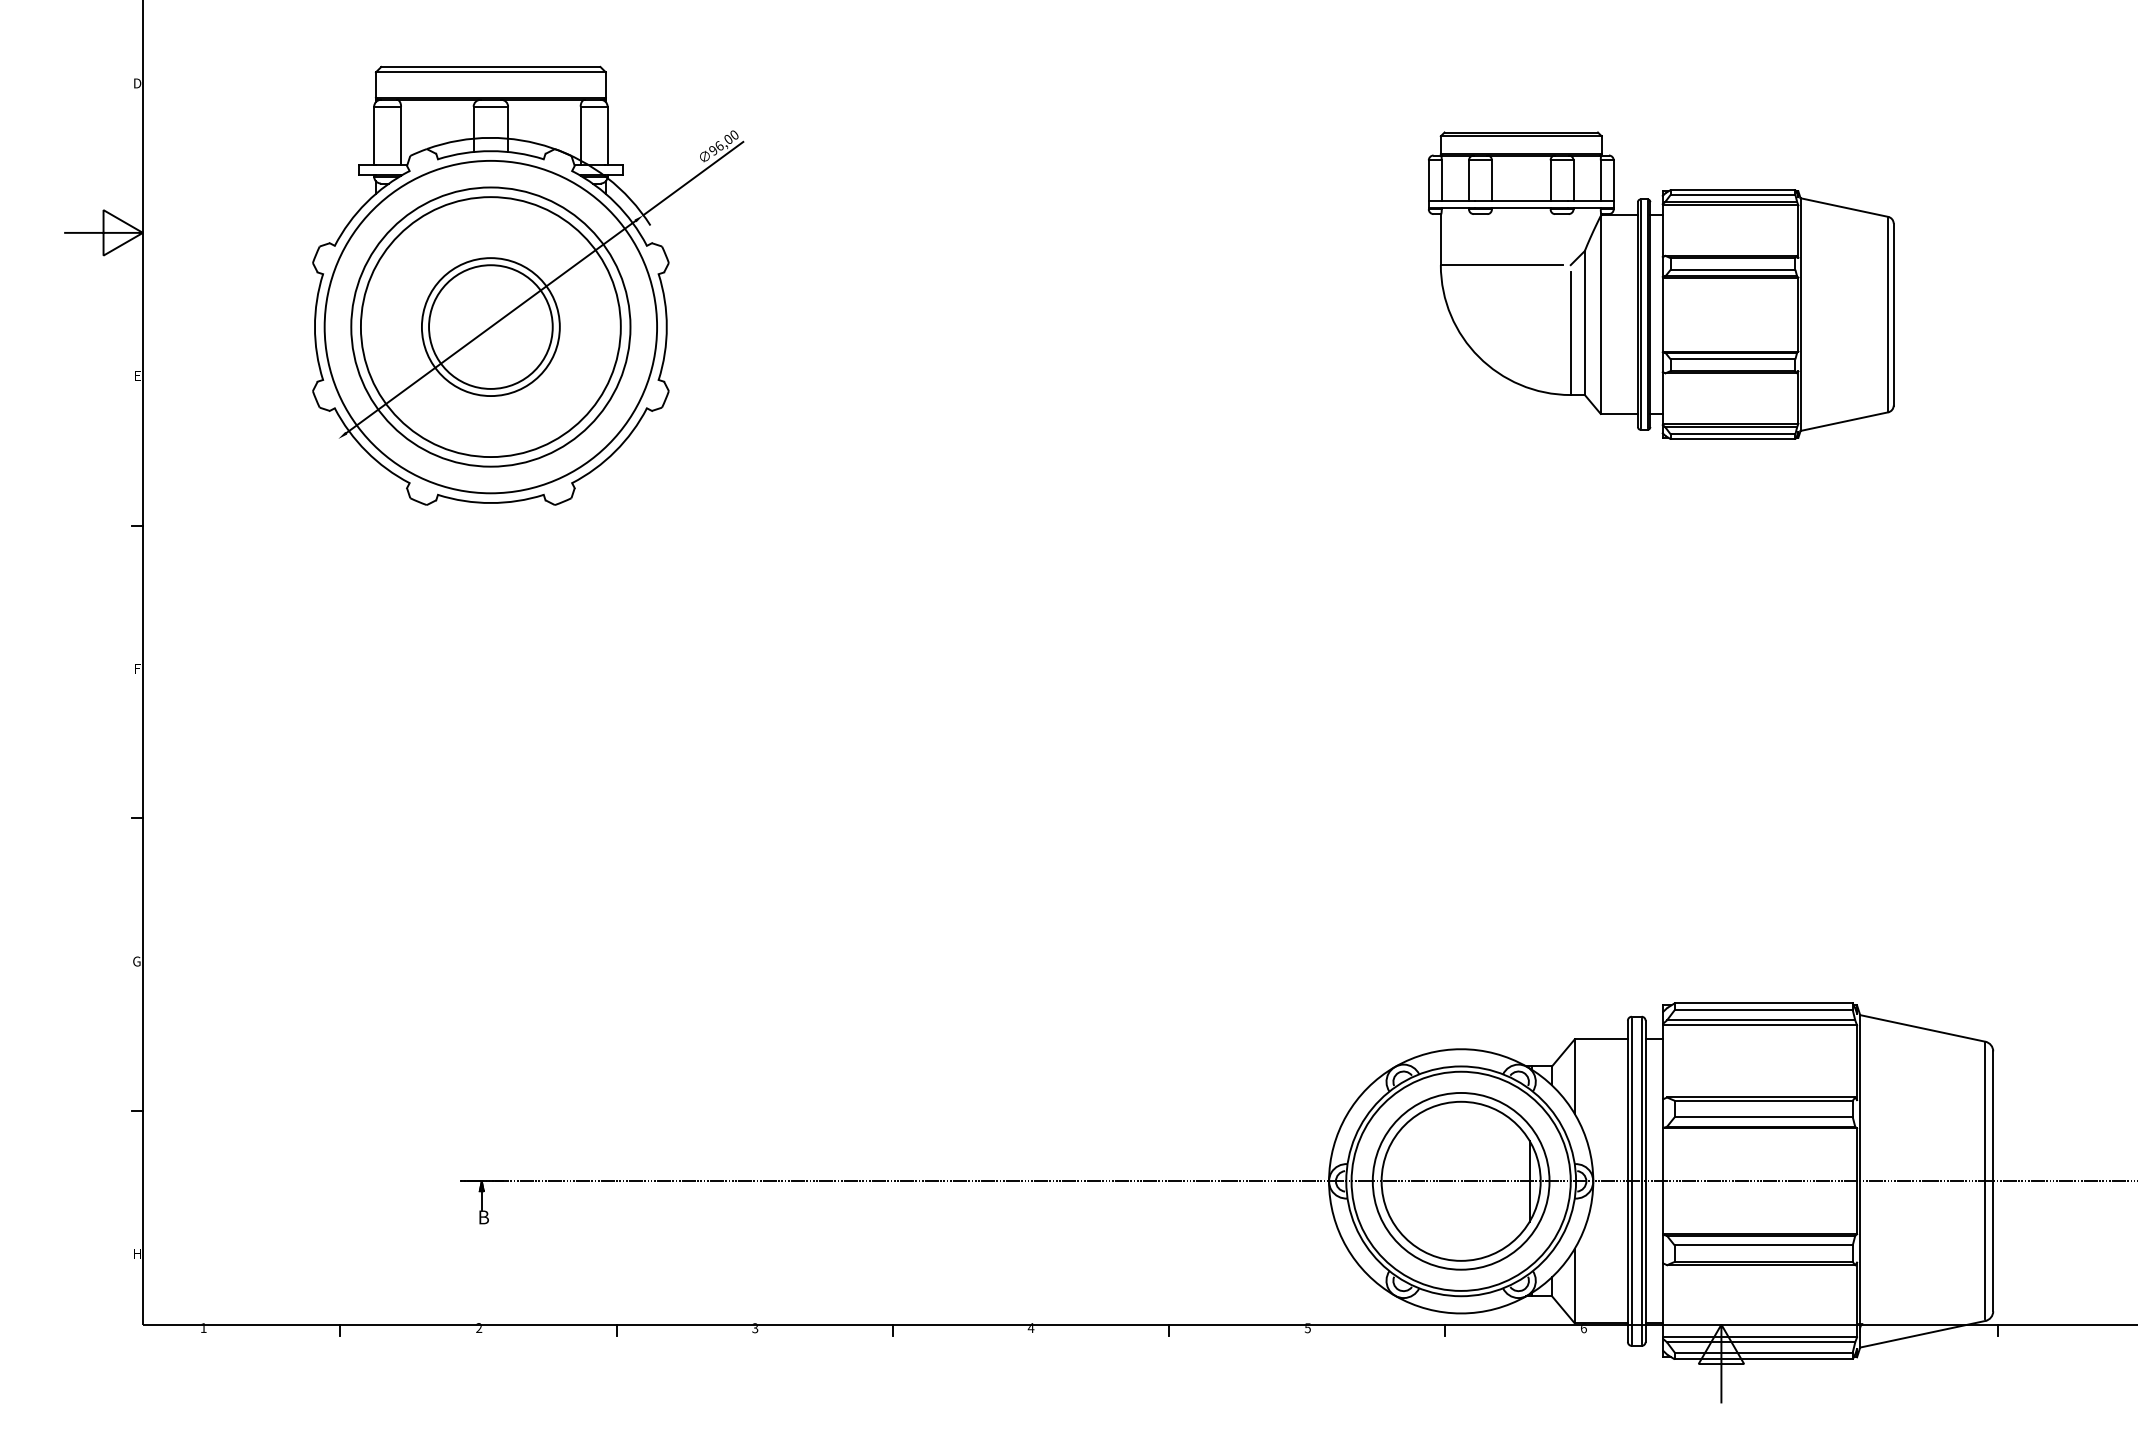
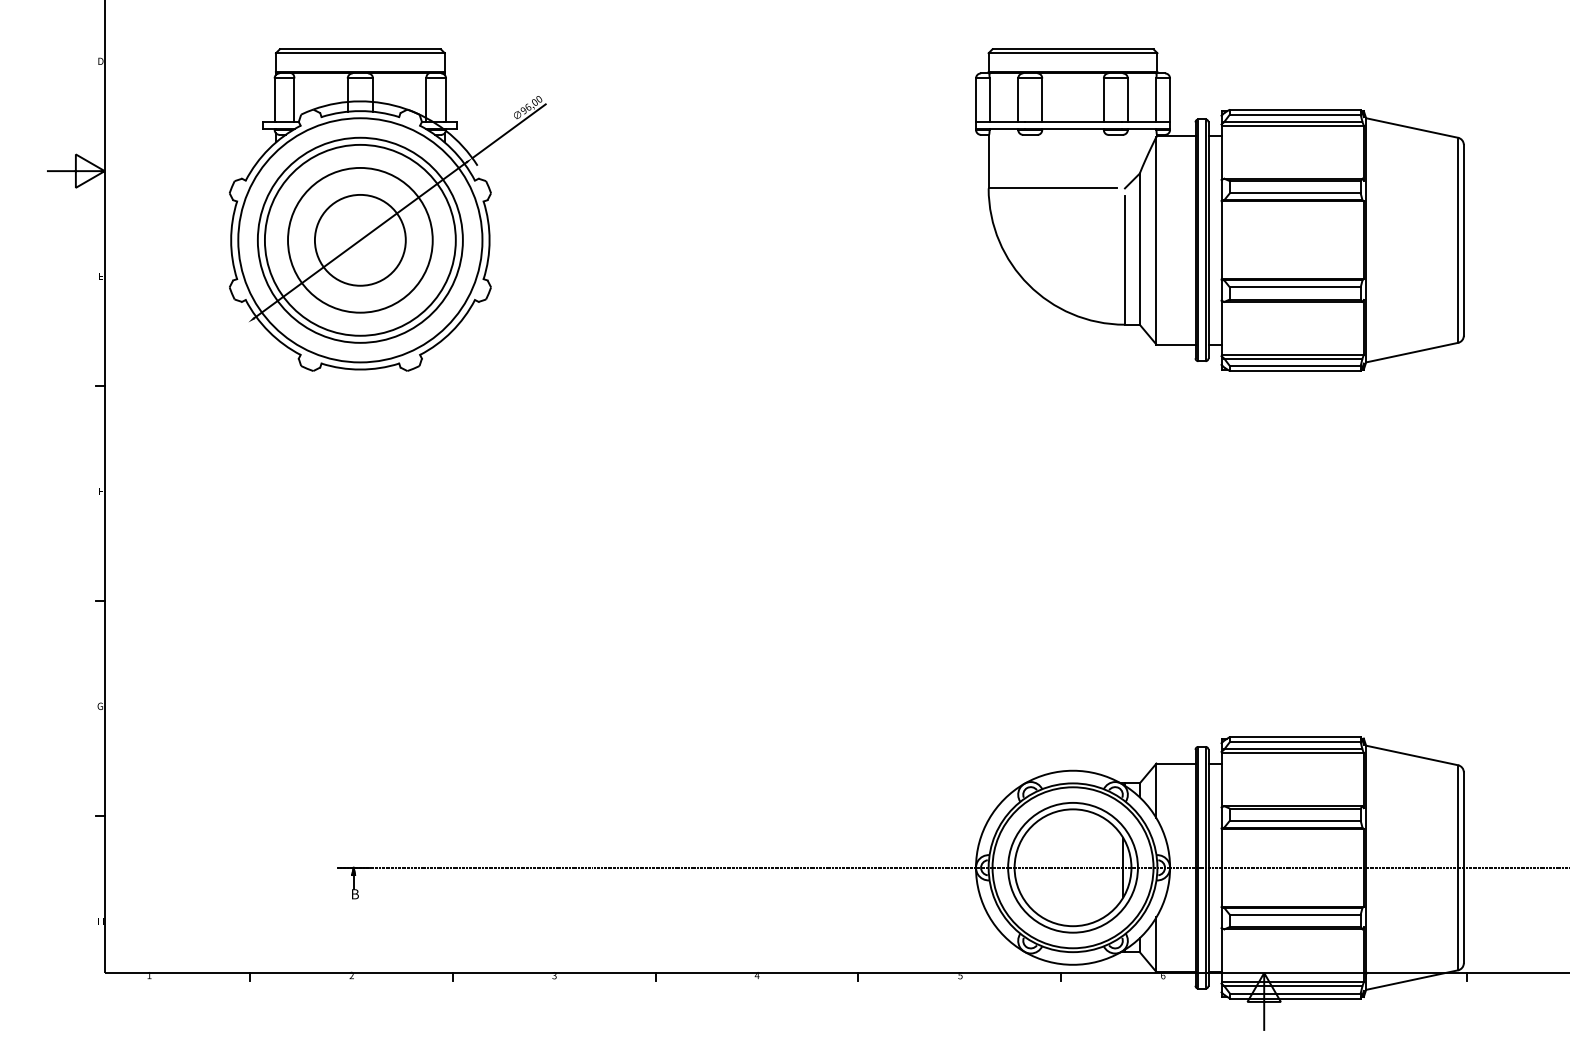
part: (1661, 285) -> (1220, 209), size x1.43
circle: (490, 326) -> (360, 239), size x1.43

